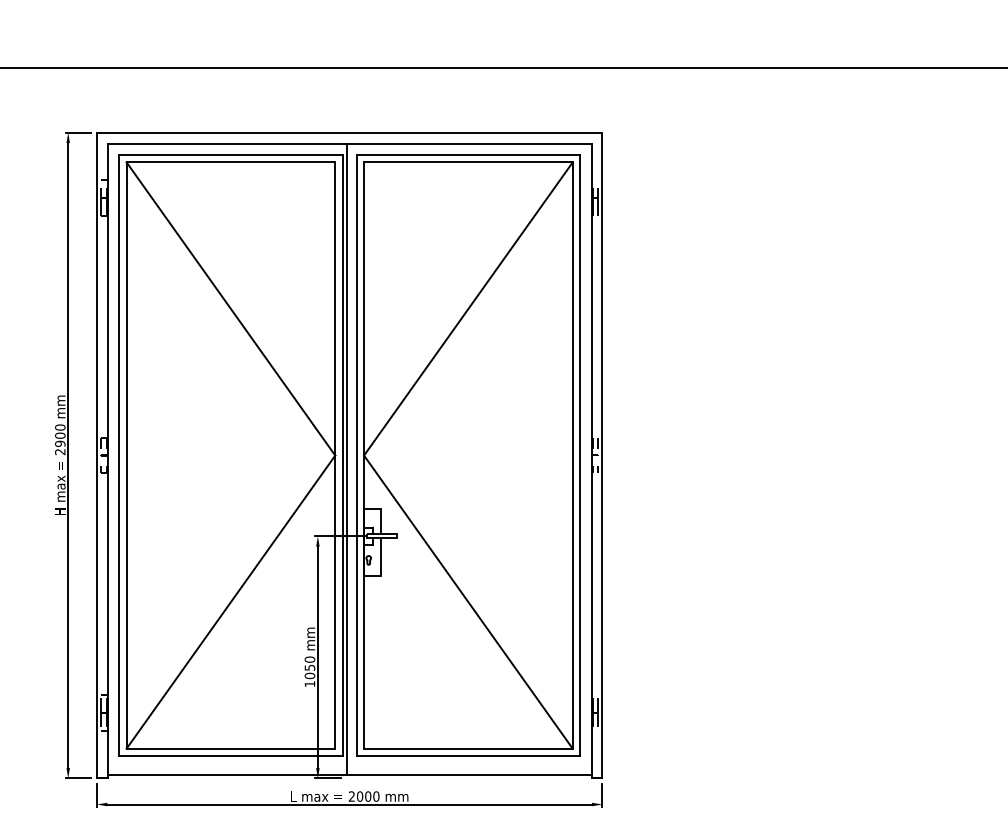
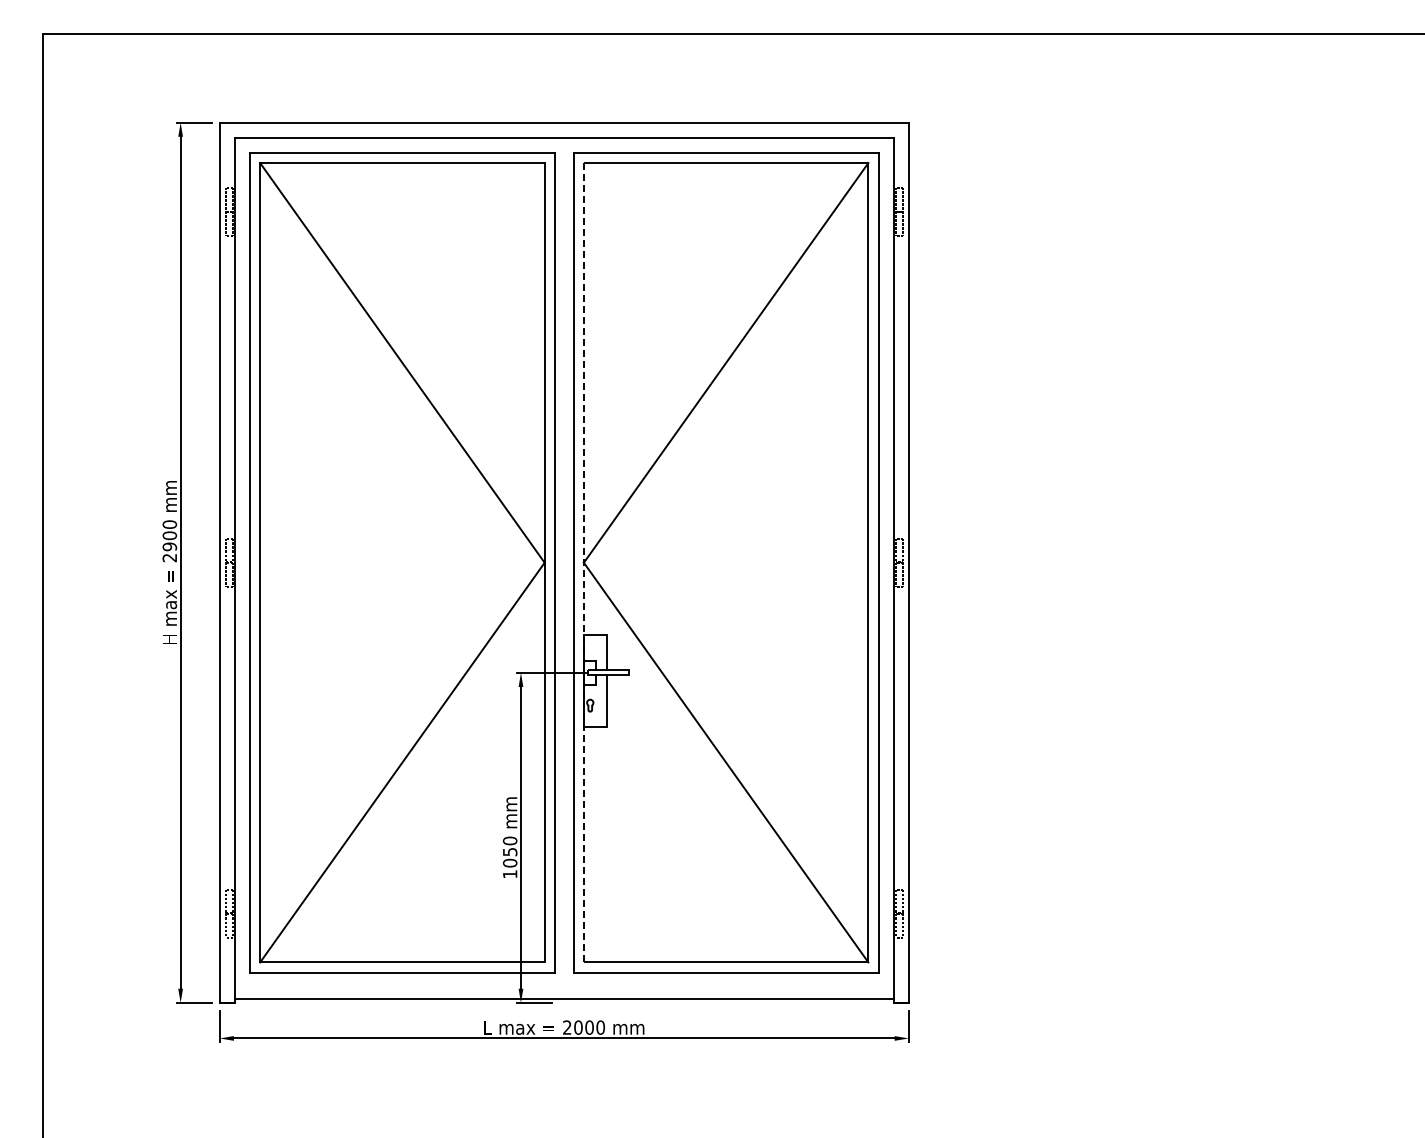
line: (363, 455) -> (583, 562), solid -> dashed
line: (346, 459) -> (560, 567), removed

